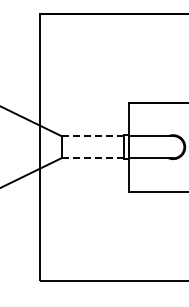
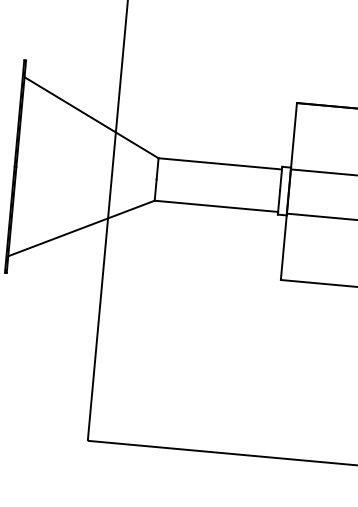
line: (92, 136) -> (218, 163), dashed -> solid
line: (92, 157) -> (214, 205), dashed -> solid

